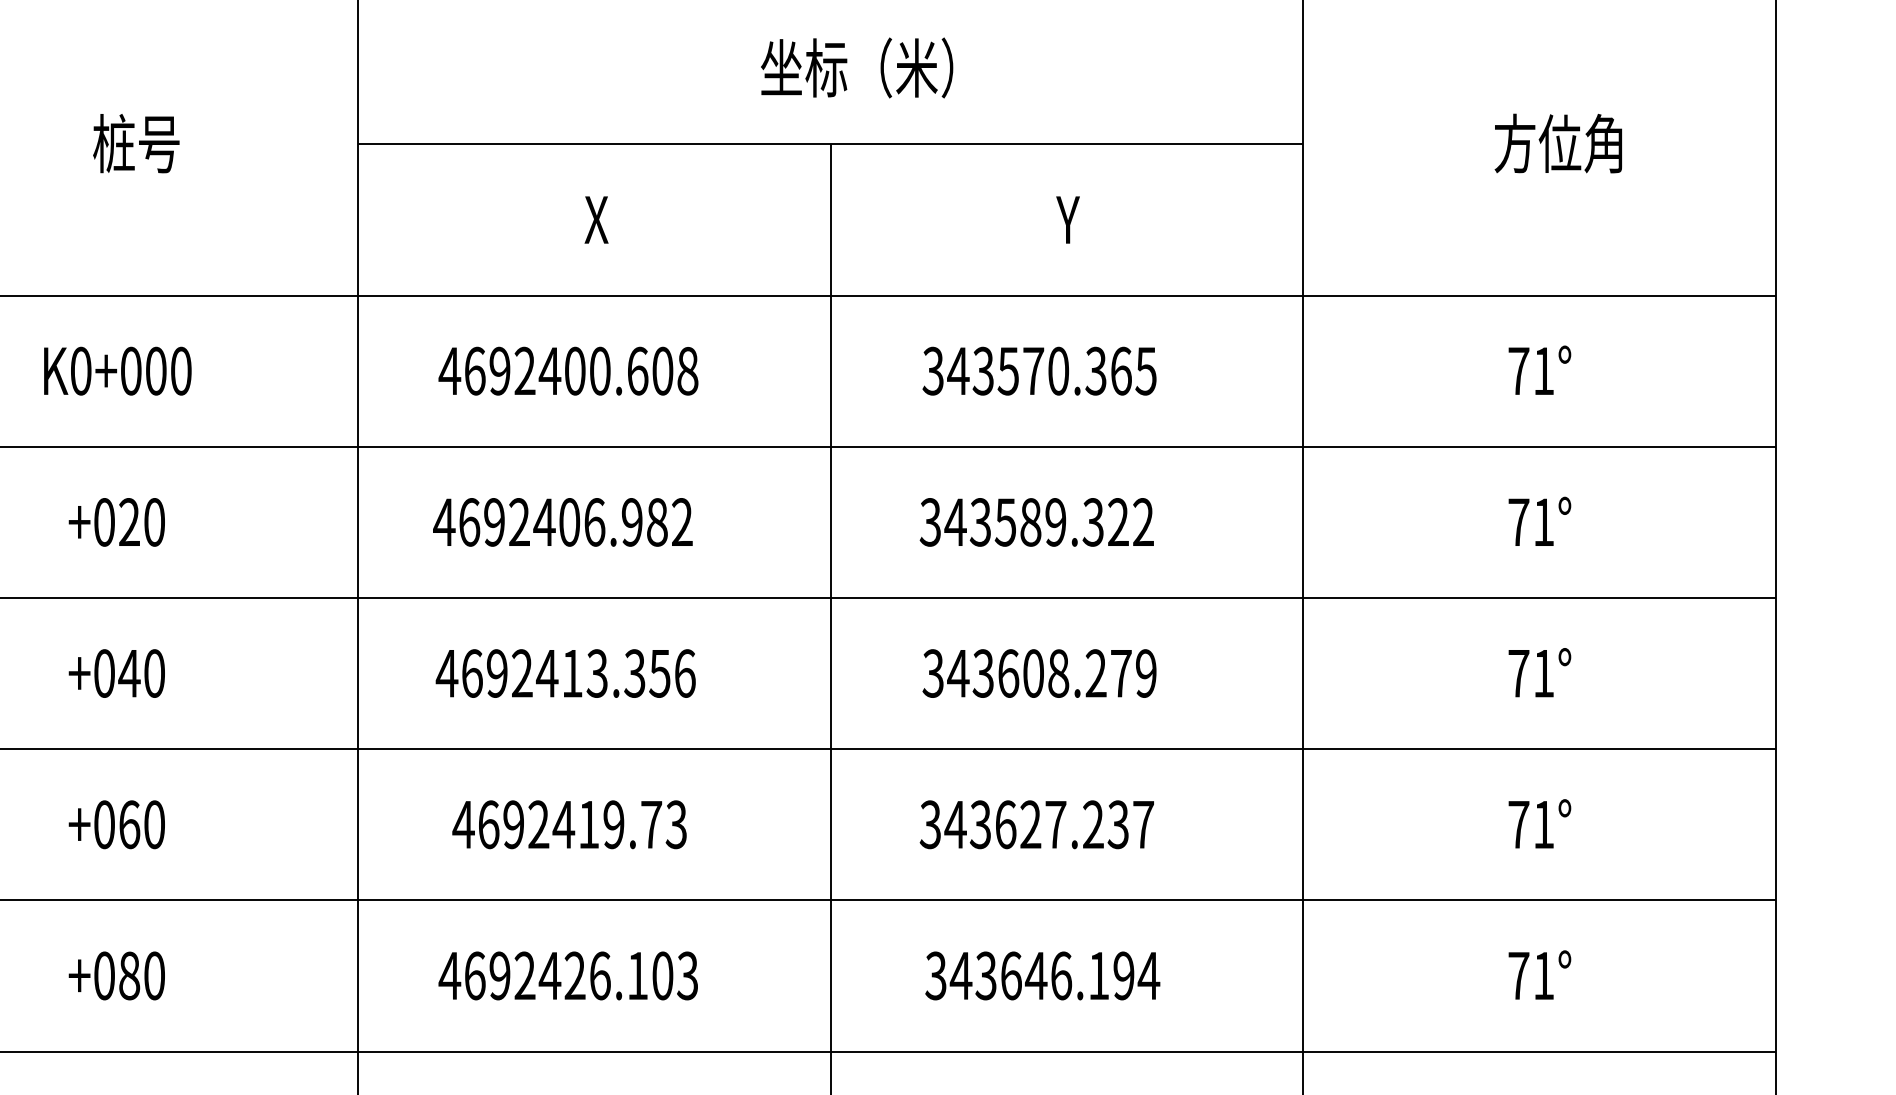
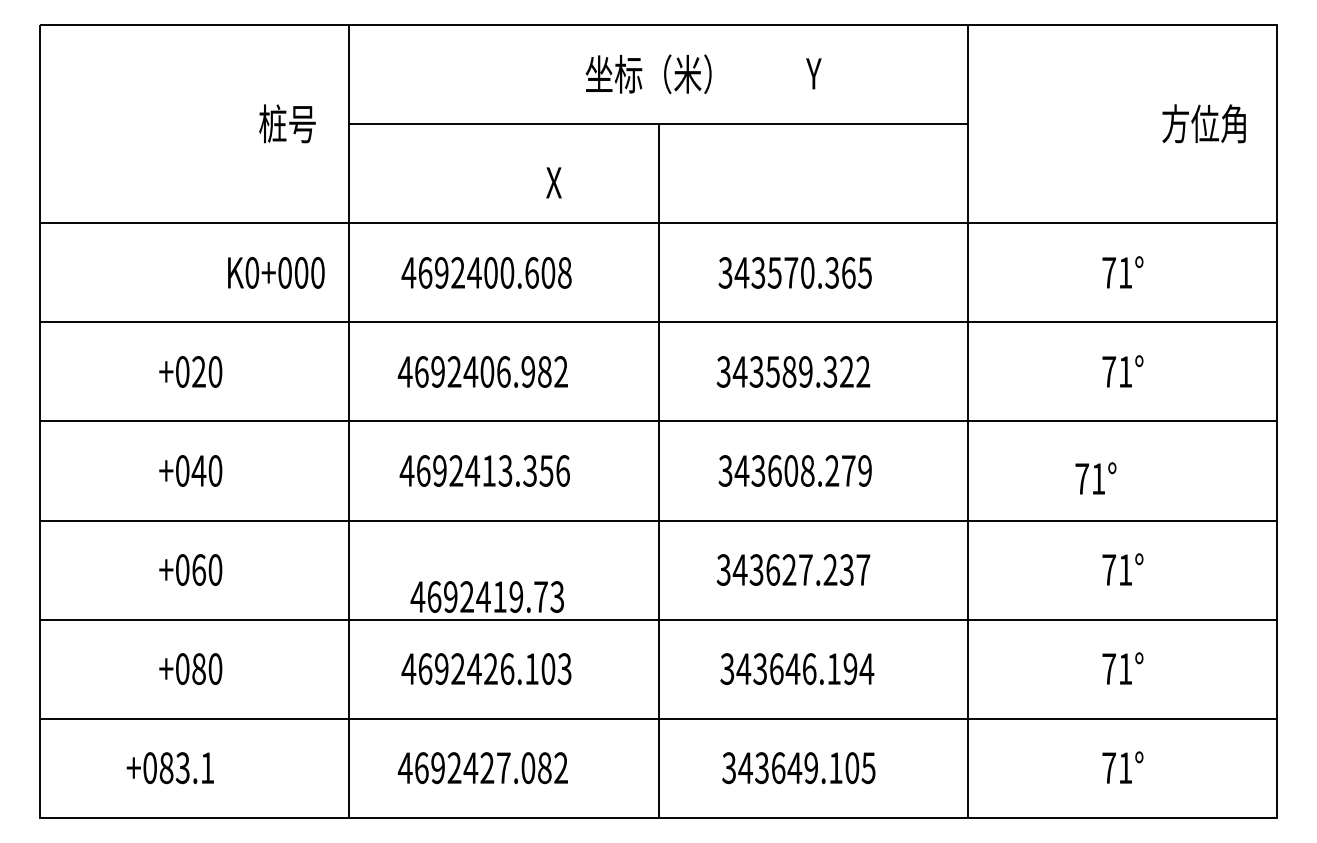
text: (856, 68) -> (648, 74), moved
text: (136, 143) -> (287, 123), moved
text: (1557, 143) -> (1203, 123), moved
text: (595, 219) -> (553, 182), moved
text: (1067, 219) -> (813, 73), moved
text: (118, 370) -> (276, 272), moved
text: (1539, 672) -> (1095, 478), moved
text: (568, 823) -> (486, 596), moved

